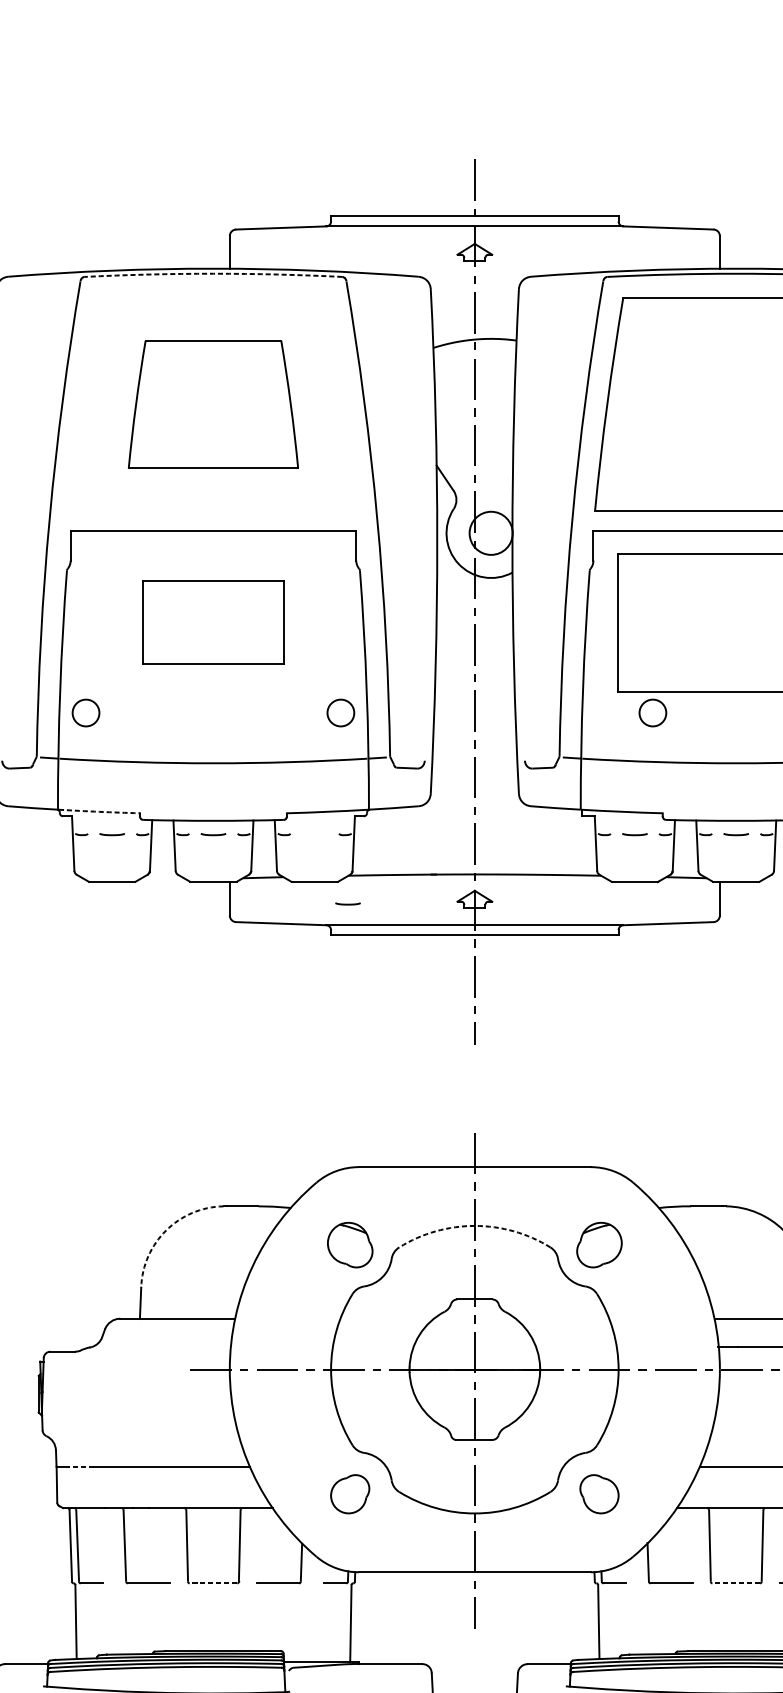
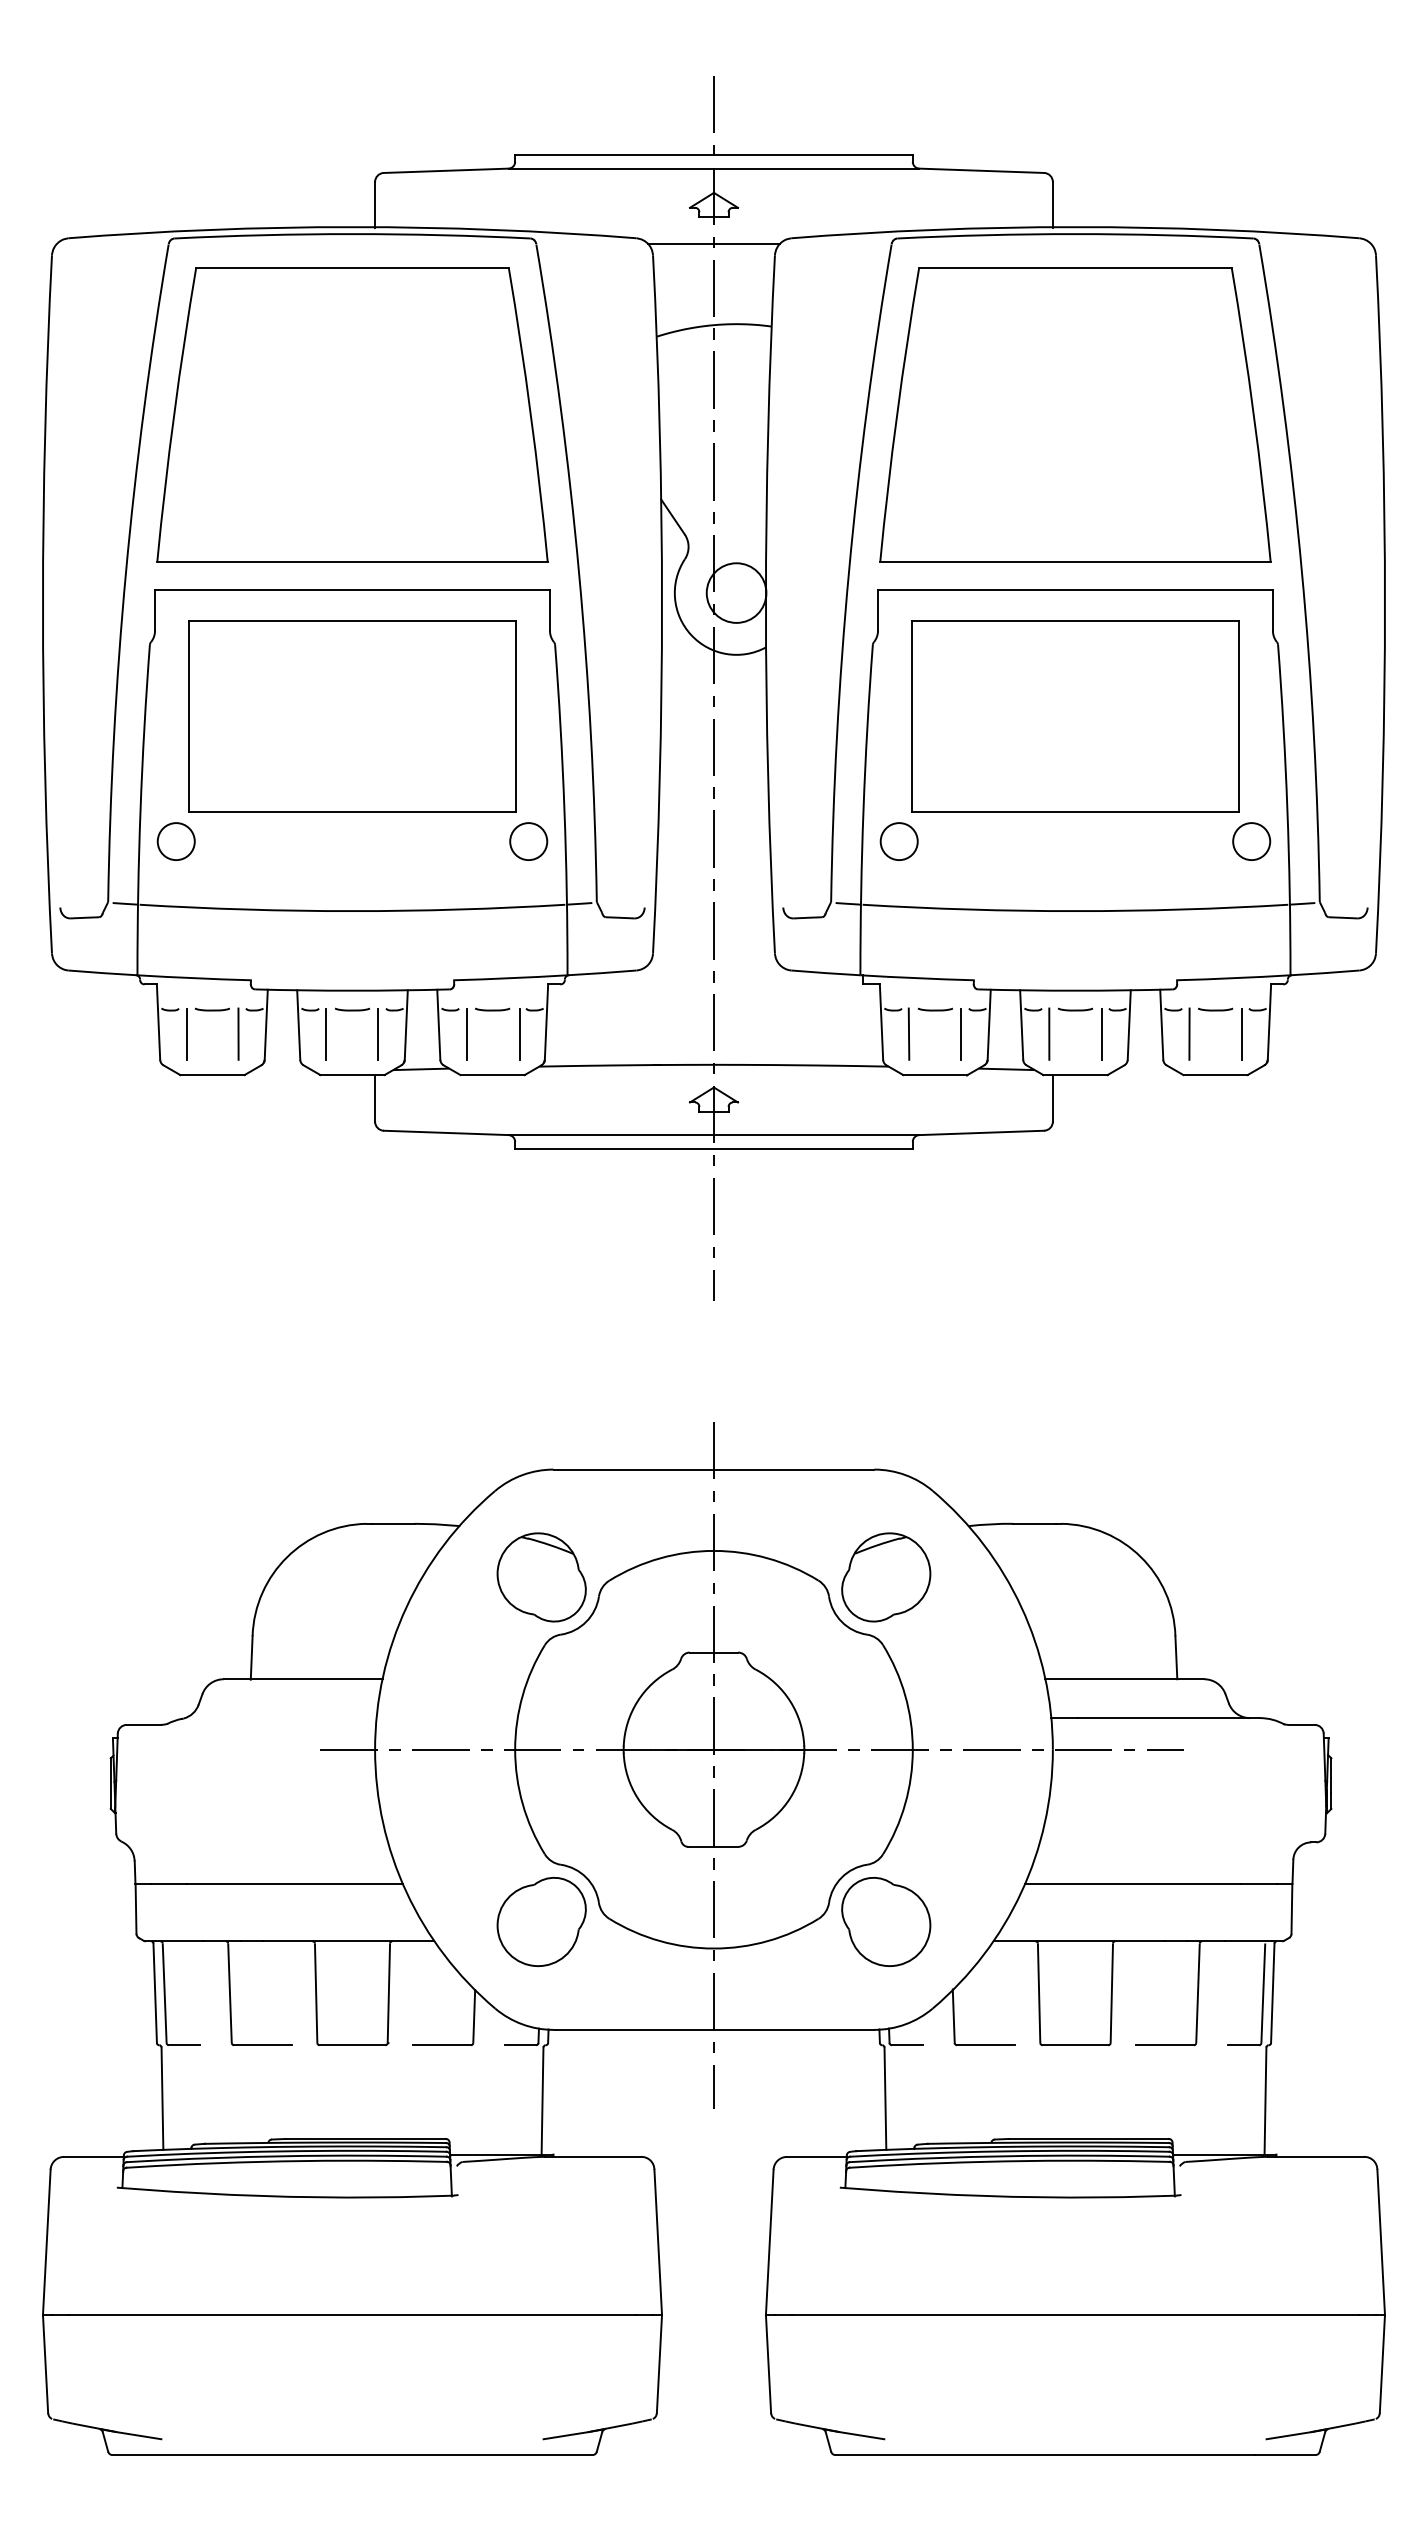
arc: (213, 274) -> (352, 234), dashed -> solid
line: (474, 280) -> (713, 243), added
part: (213, 404) -> (352, 414), size x1.67
part: (213, 622) -> (352, 716), size x1.67
circle: (652, 712) -> (898, 841), moved
arc: (99, 812) -> (194, 978), dashed -> solid
line: (94, 851) -> (187, 1033), added
line: (131, 851) -> (238, 1033), added
line: (194, 851) -> (326, 1033), added
line: (232, 851) -> (378, 1033), added
line: (295, 851) -> (466, 1033), added
line: (334, 851) -> (519, 1033), added
line: (615, 851) -> (908, 1033), added
line: (653, 851) -> (961, 1033), added
line: (717, 851) -> (1049, 1033), added
line: (755, 851) -> (1101, 1033), added
curve: (347, 903) -> (492, 1009), moved
arc: (474, 1225) -> (713, 1550), dashed -> solid
arc: (166, 1230) -> (287, 1557), dashed -> solid
part: (350, 1245) -> (541, 1577), size x1.43
part: (599, 1245) -> (886, 1577), size x1.43
line: (81, 1466) -> (169, 1883), dashed -> solid
part: (350, 1493) -> (541, 1921), size x1.67
part: (599, 1493) -> (886, 1921), size x1.67
line: (213, 1583) -> (352, 2045), dashed -> solid
line: (736, 1583) -> (1075, 2045), dashed -> solid

